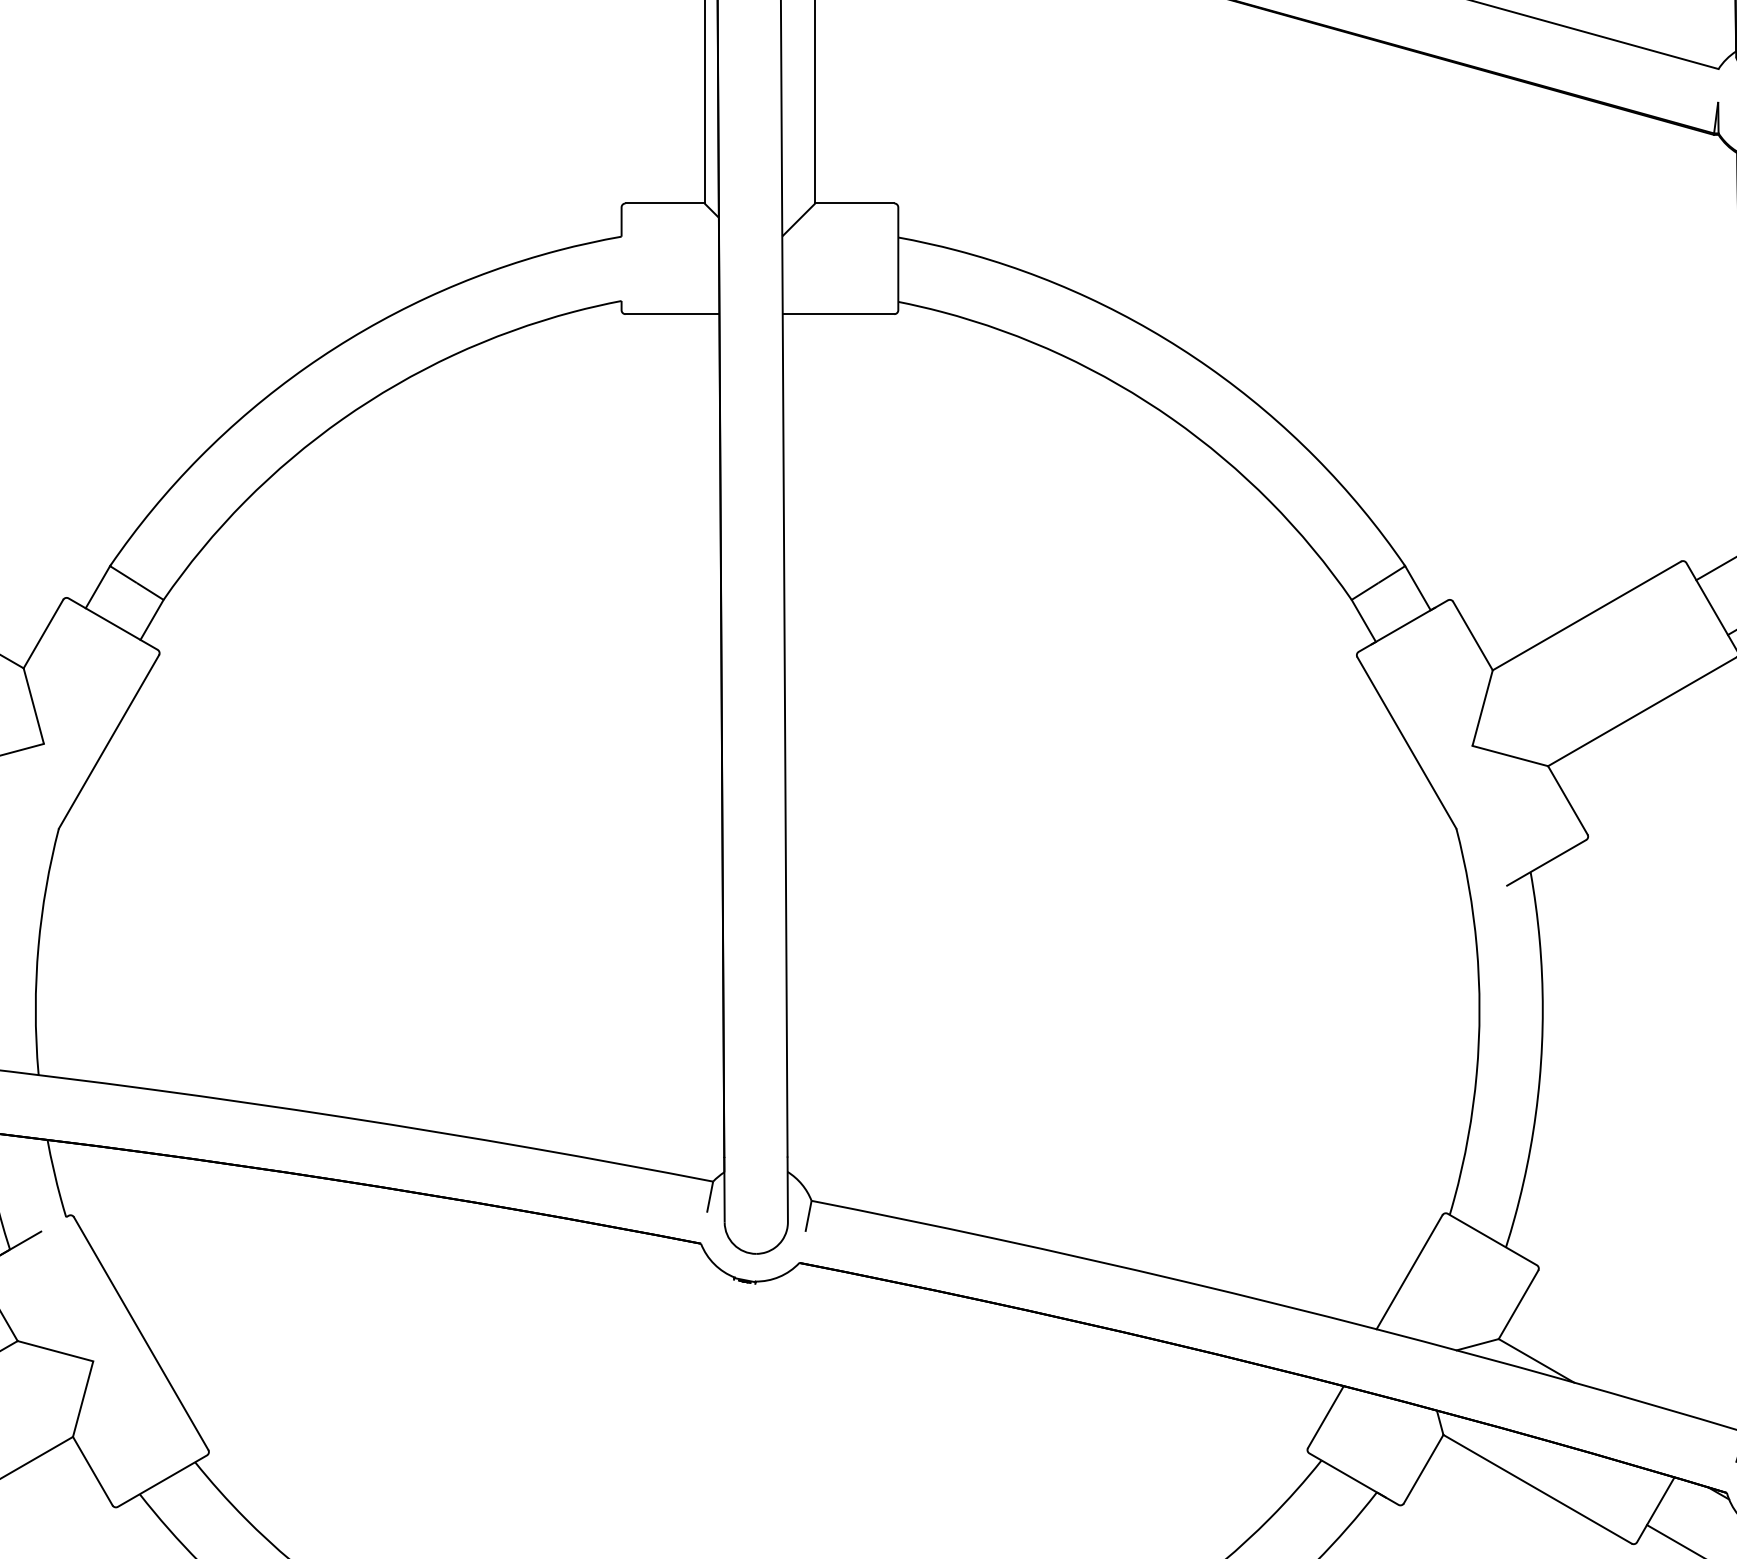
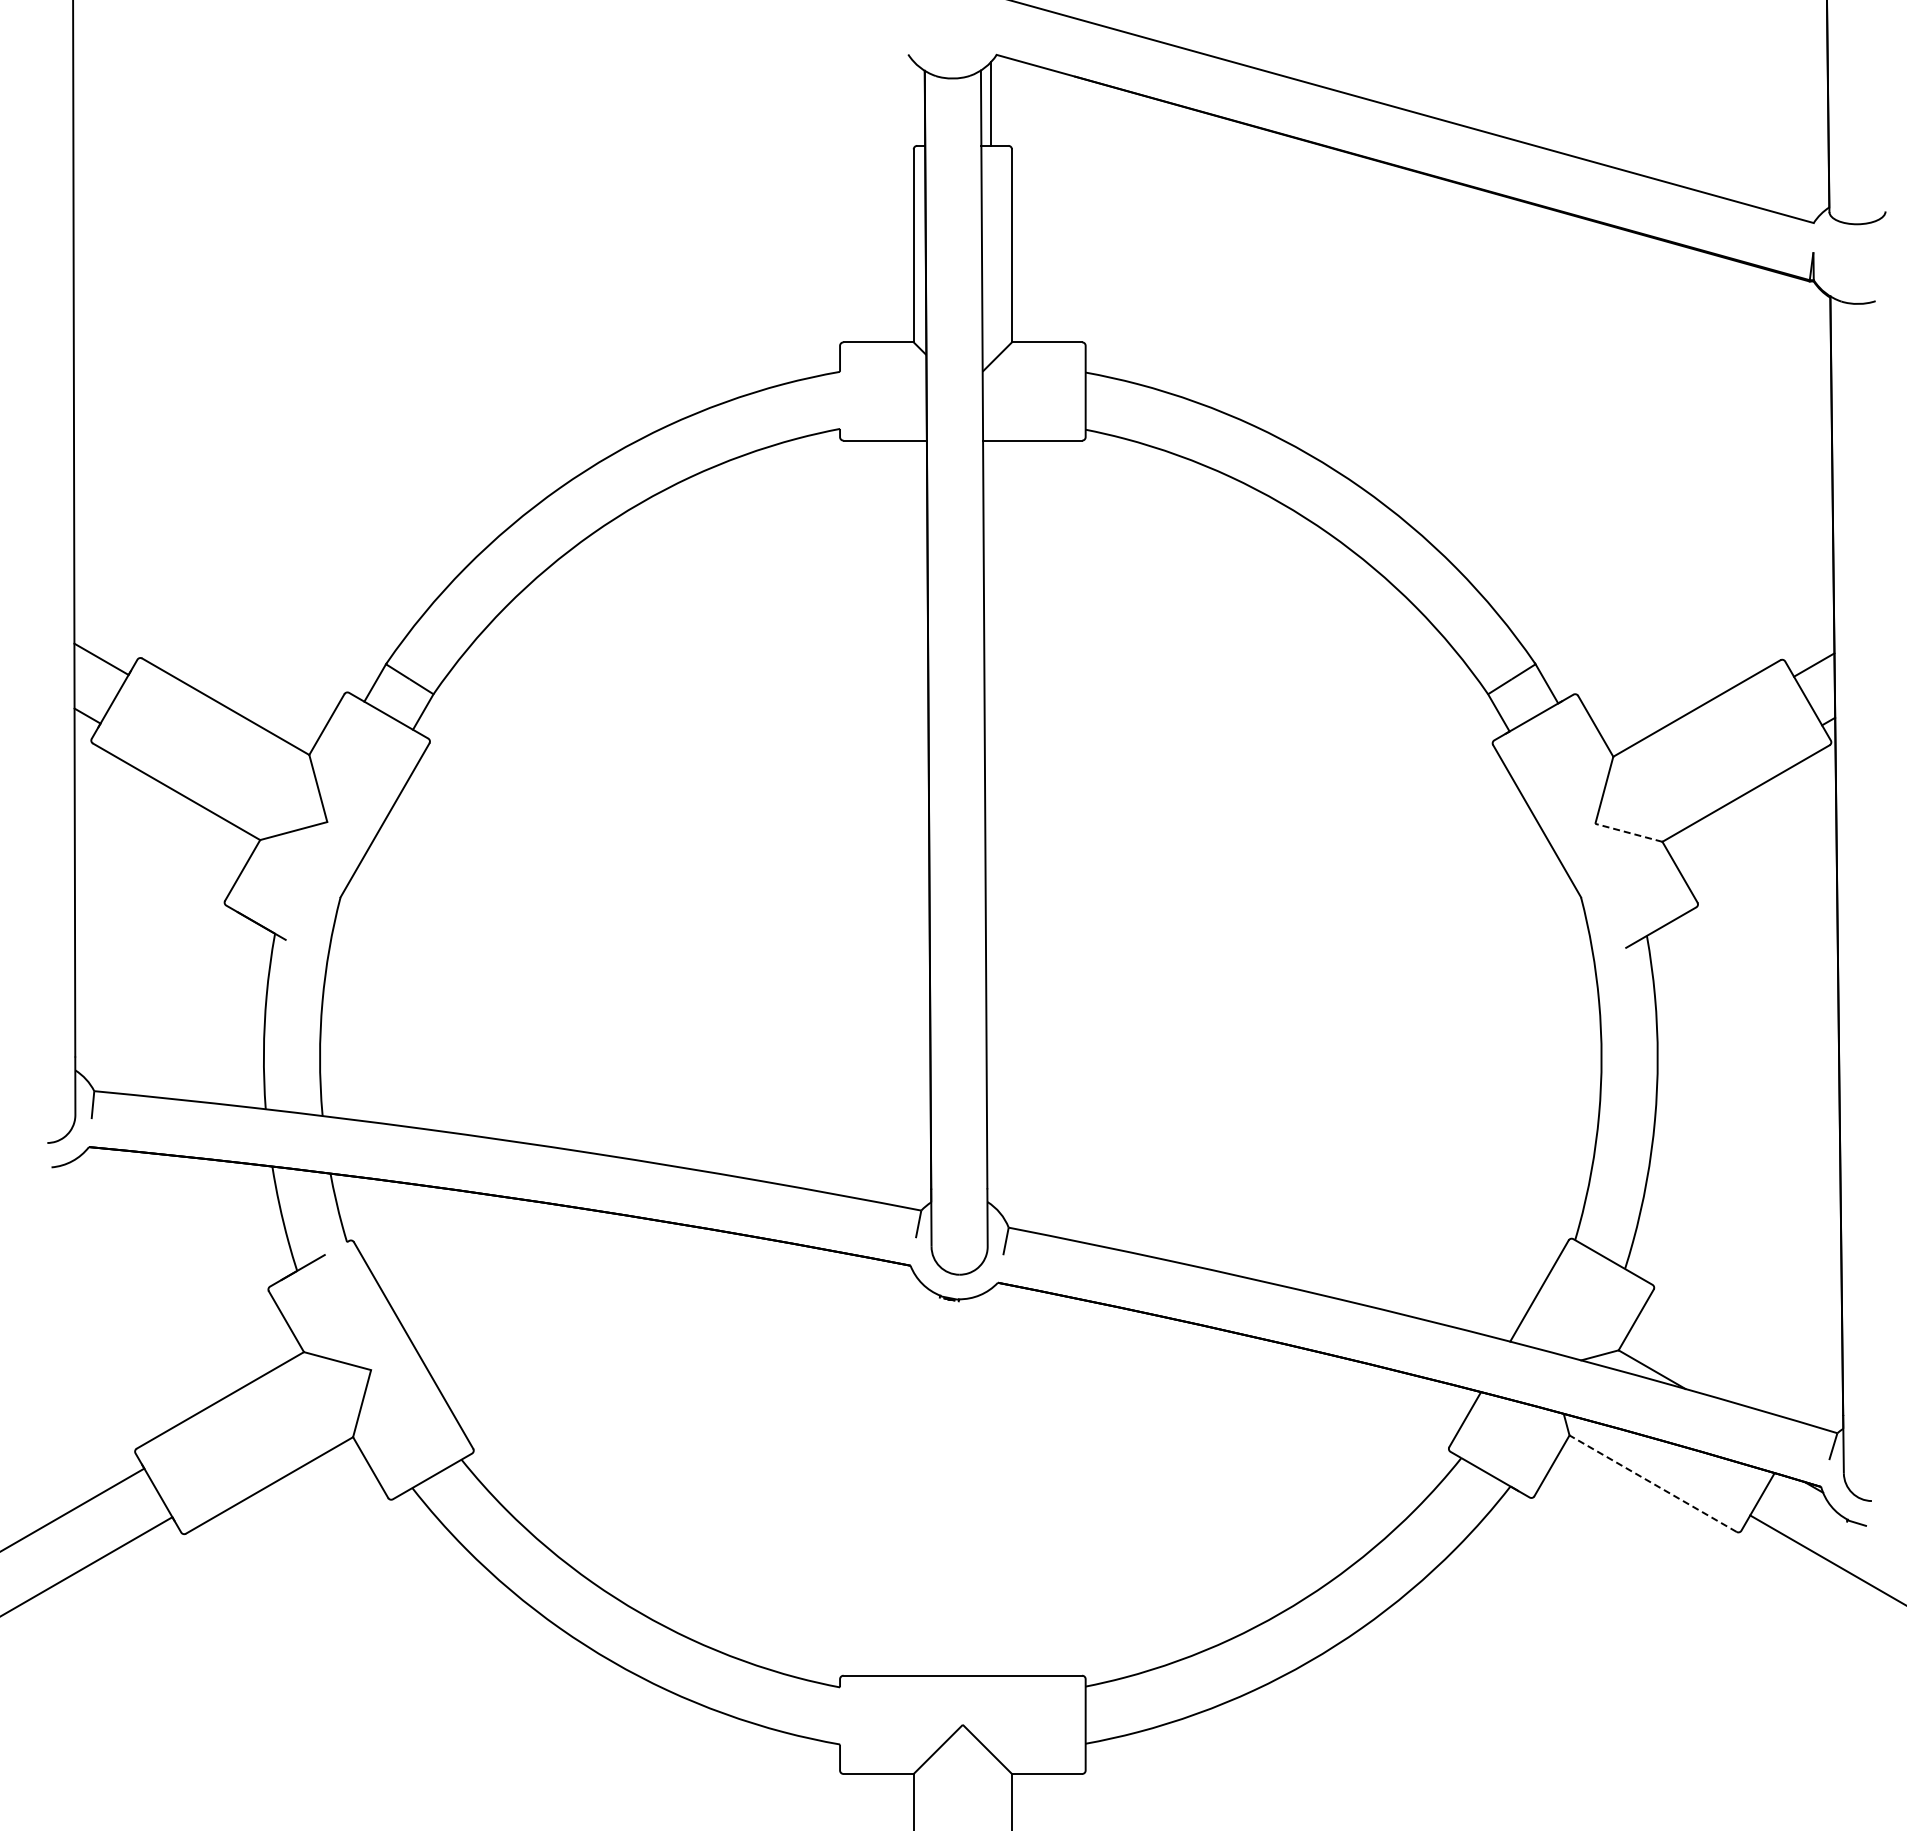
line: (1509, 755) -> (1628, 832), solid -> dashed
line: (1536, 1489) -> (1652, 1483), solid -> dashed

